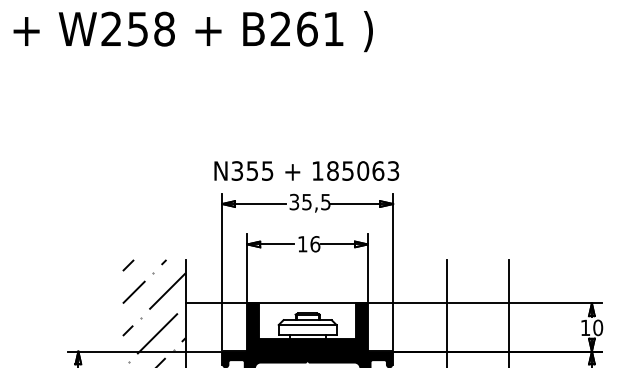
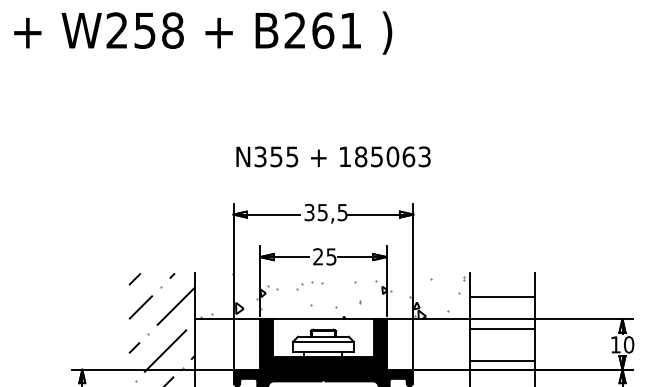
text: (306, 170) -> (333, 156), moved
text: (308, 243) -> (324, 256), 16 -> 25
hatch: (315, 281) -> (331, 296), added
hatch: (477, 312) -> (502, 328), added

